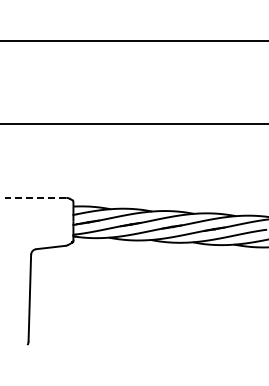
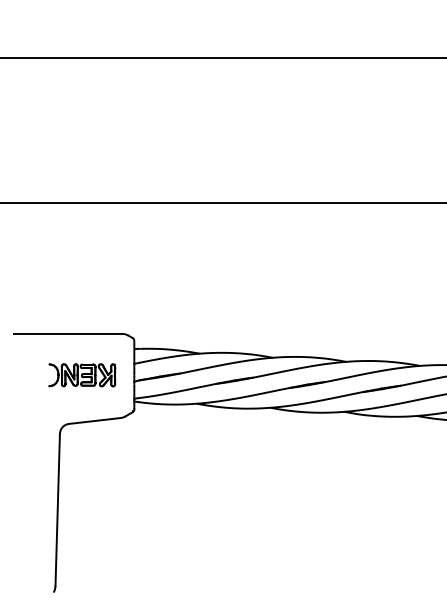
line: (35, 197) -> (67, 333), dashed -> solid
part: (43, 221) -> (81, 375), added

